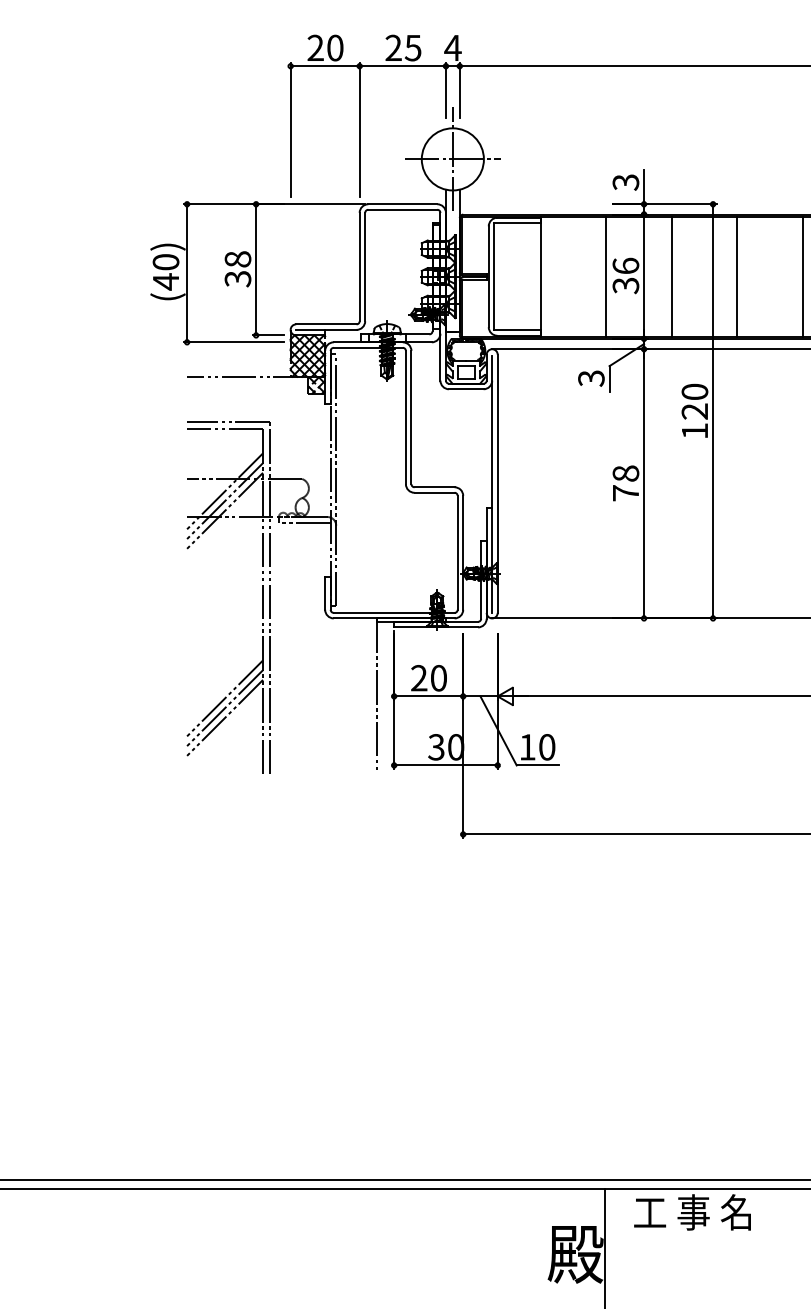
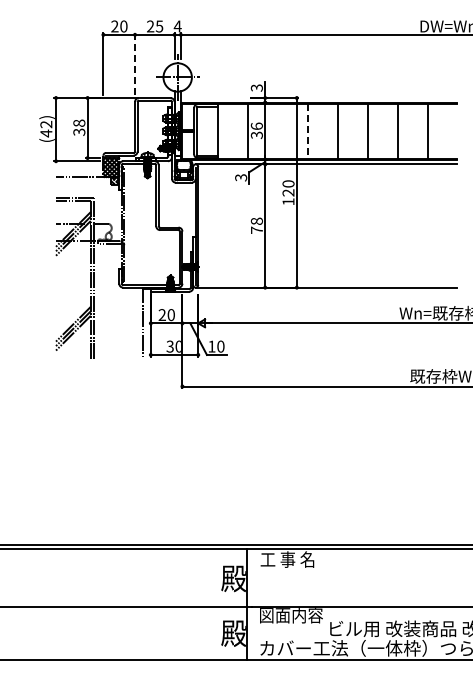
line: (360, 131) -> (135, 64), solid -> dashed
text: (166, 262) -> (46, 124), (40) -> (42)
line: (670, 275) -> (277, 130), removed
line: (736, 277) -> (307, 131), solid -> dashed

